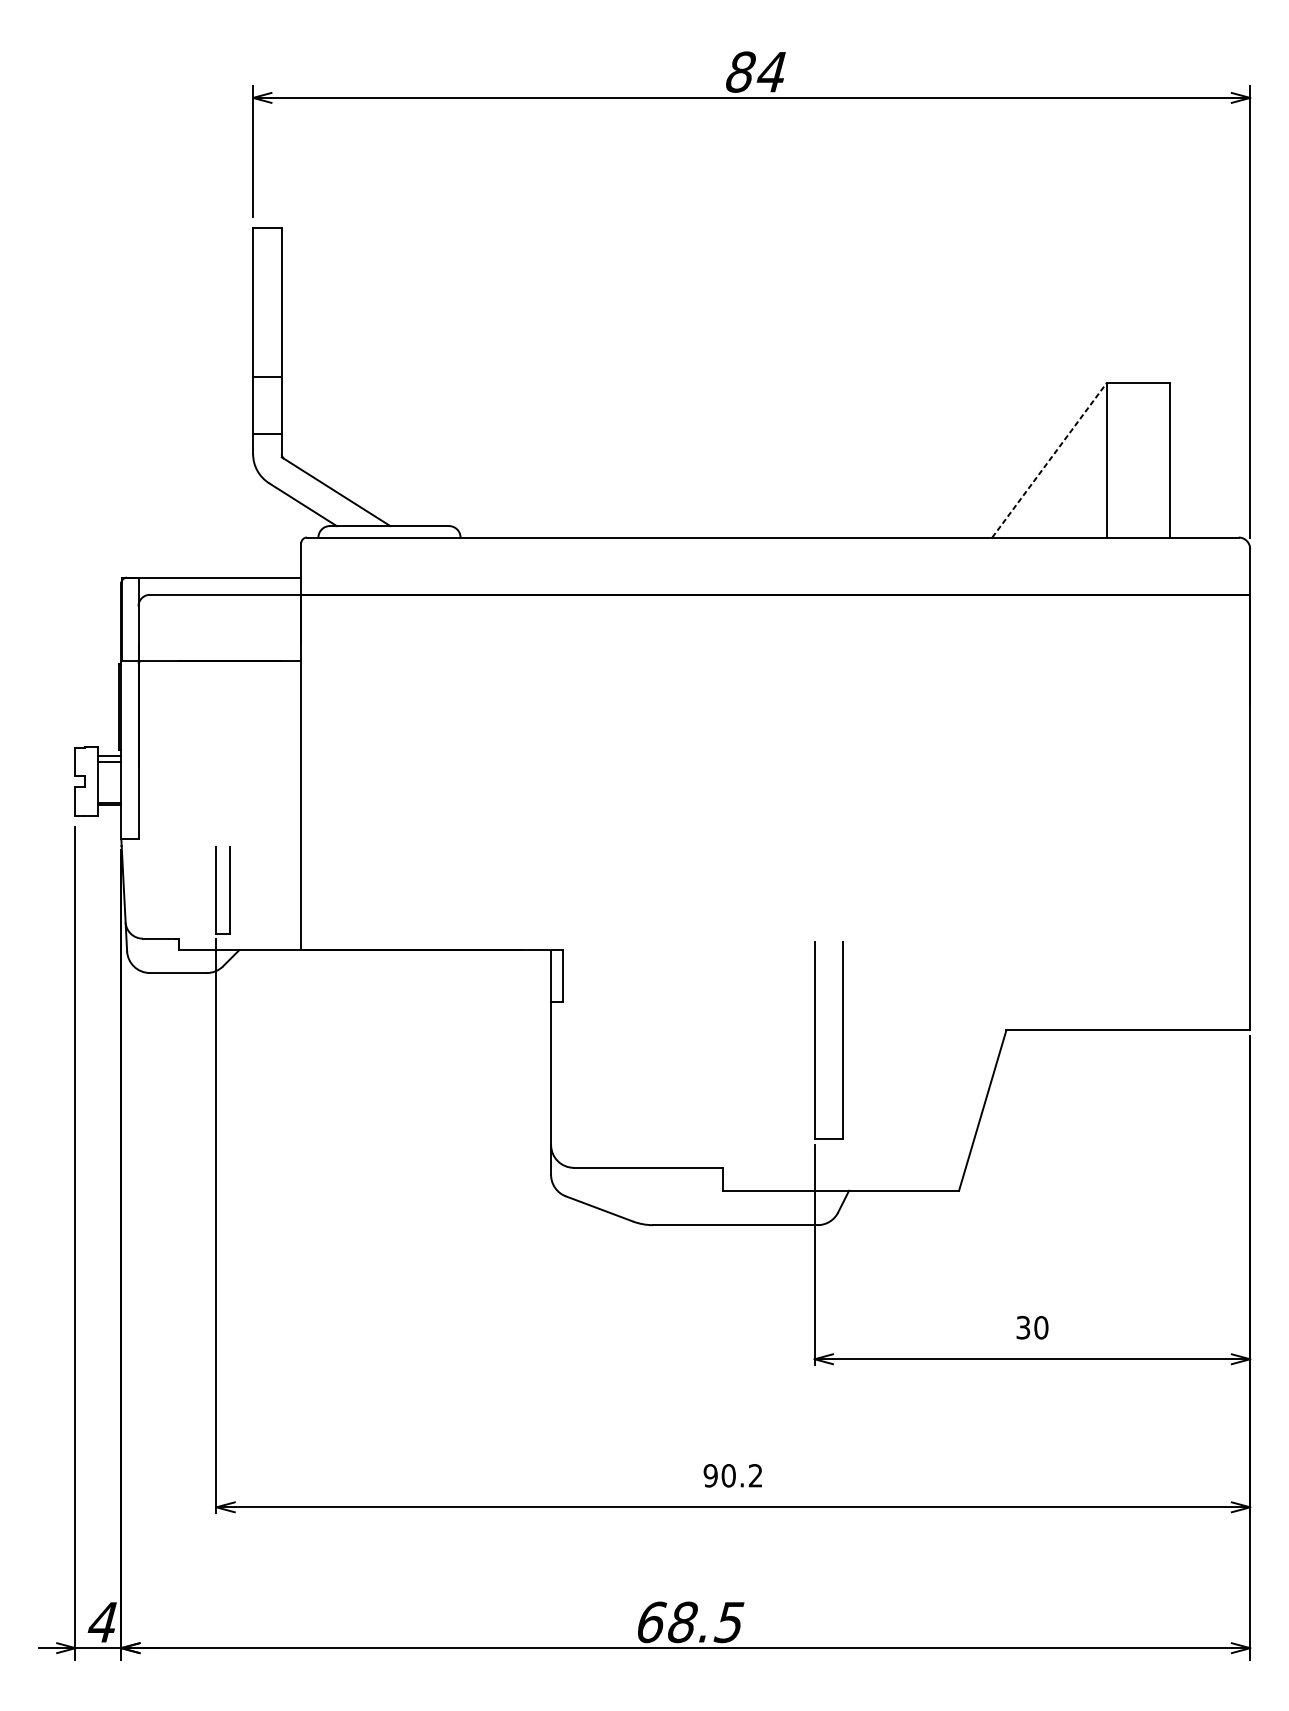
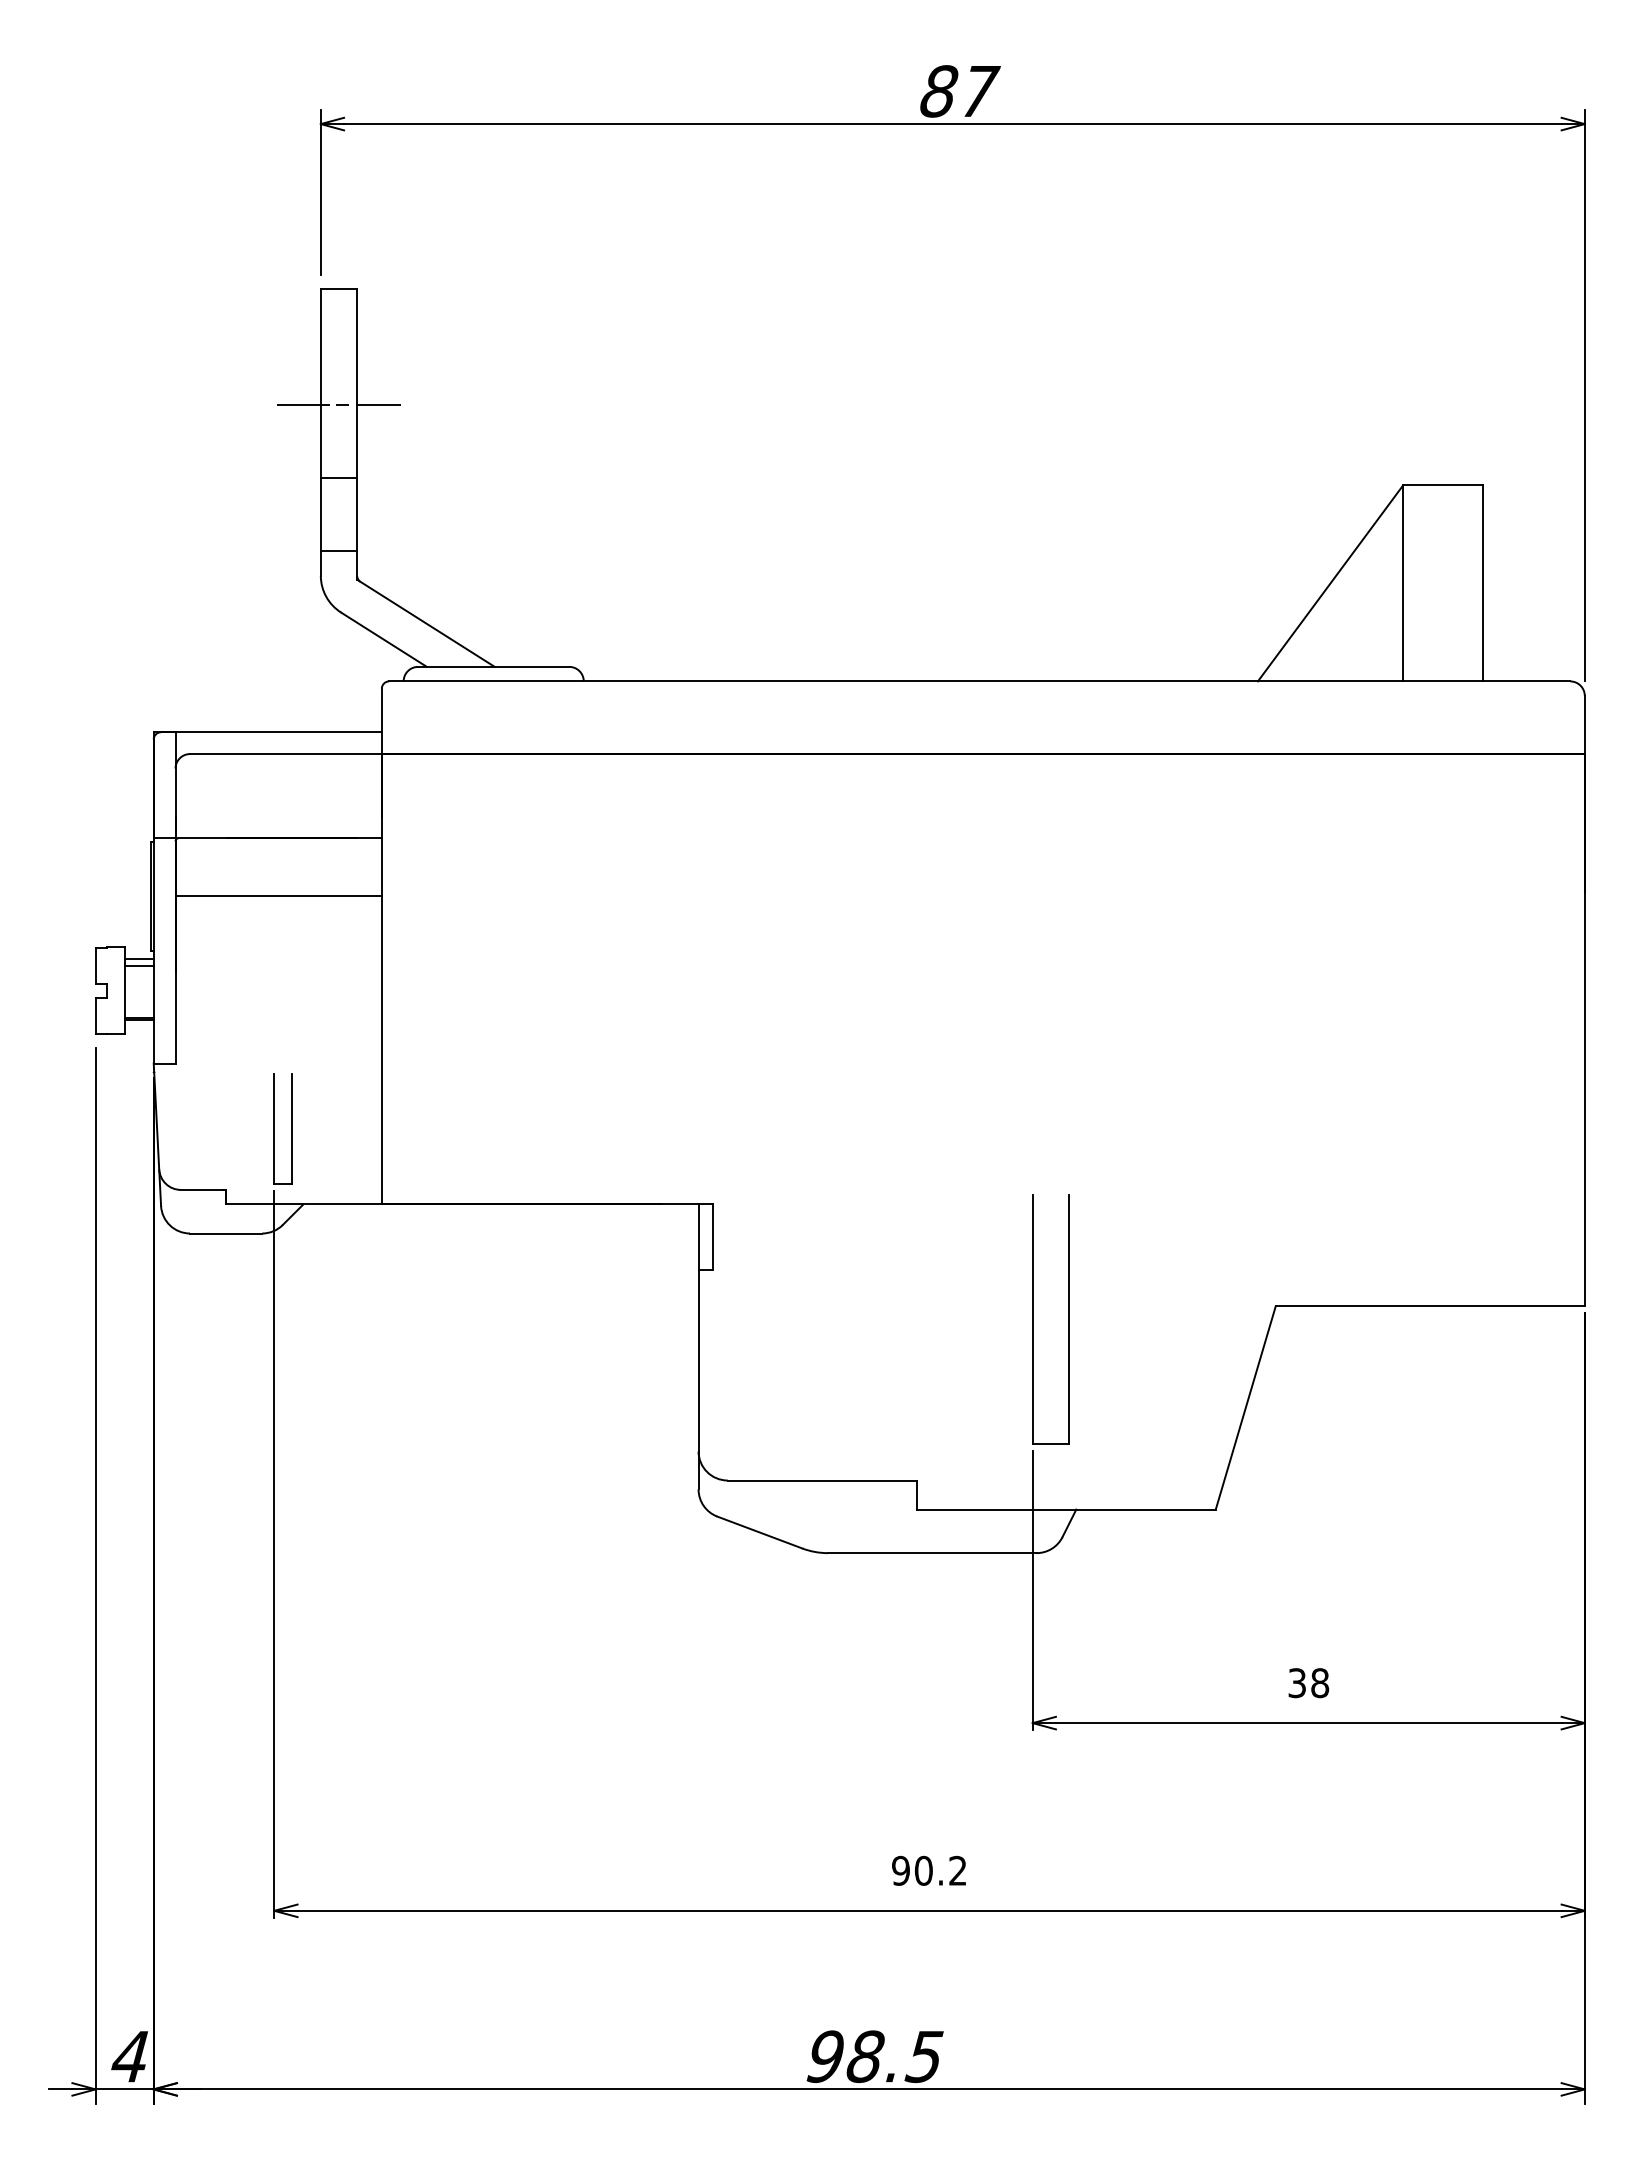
text: (772, 72) -> (979, 91), 84 -> 87
line: (267, 319) -> (338, 404), added
line: (1049, 459) -> (1330, 582), dashed -> solid
line: (219, 707) -> (278, 896), added
text: (1041, 1327) -> (1320, 1682), 30 -> 38
text: (651, 1622) -> (825, 2056), 68.5 -> 98.5

